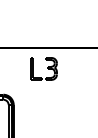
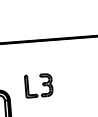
part: (43, 68) -> (38, 85), moved

